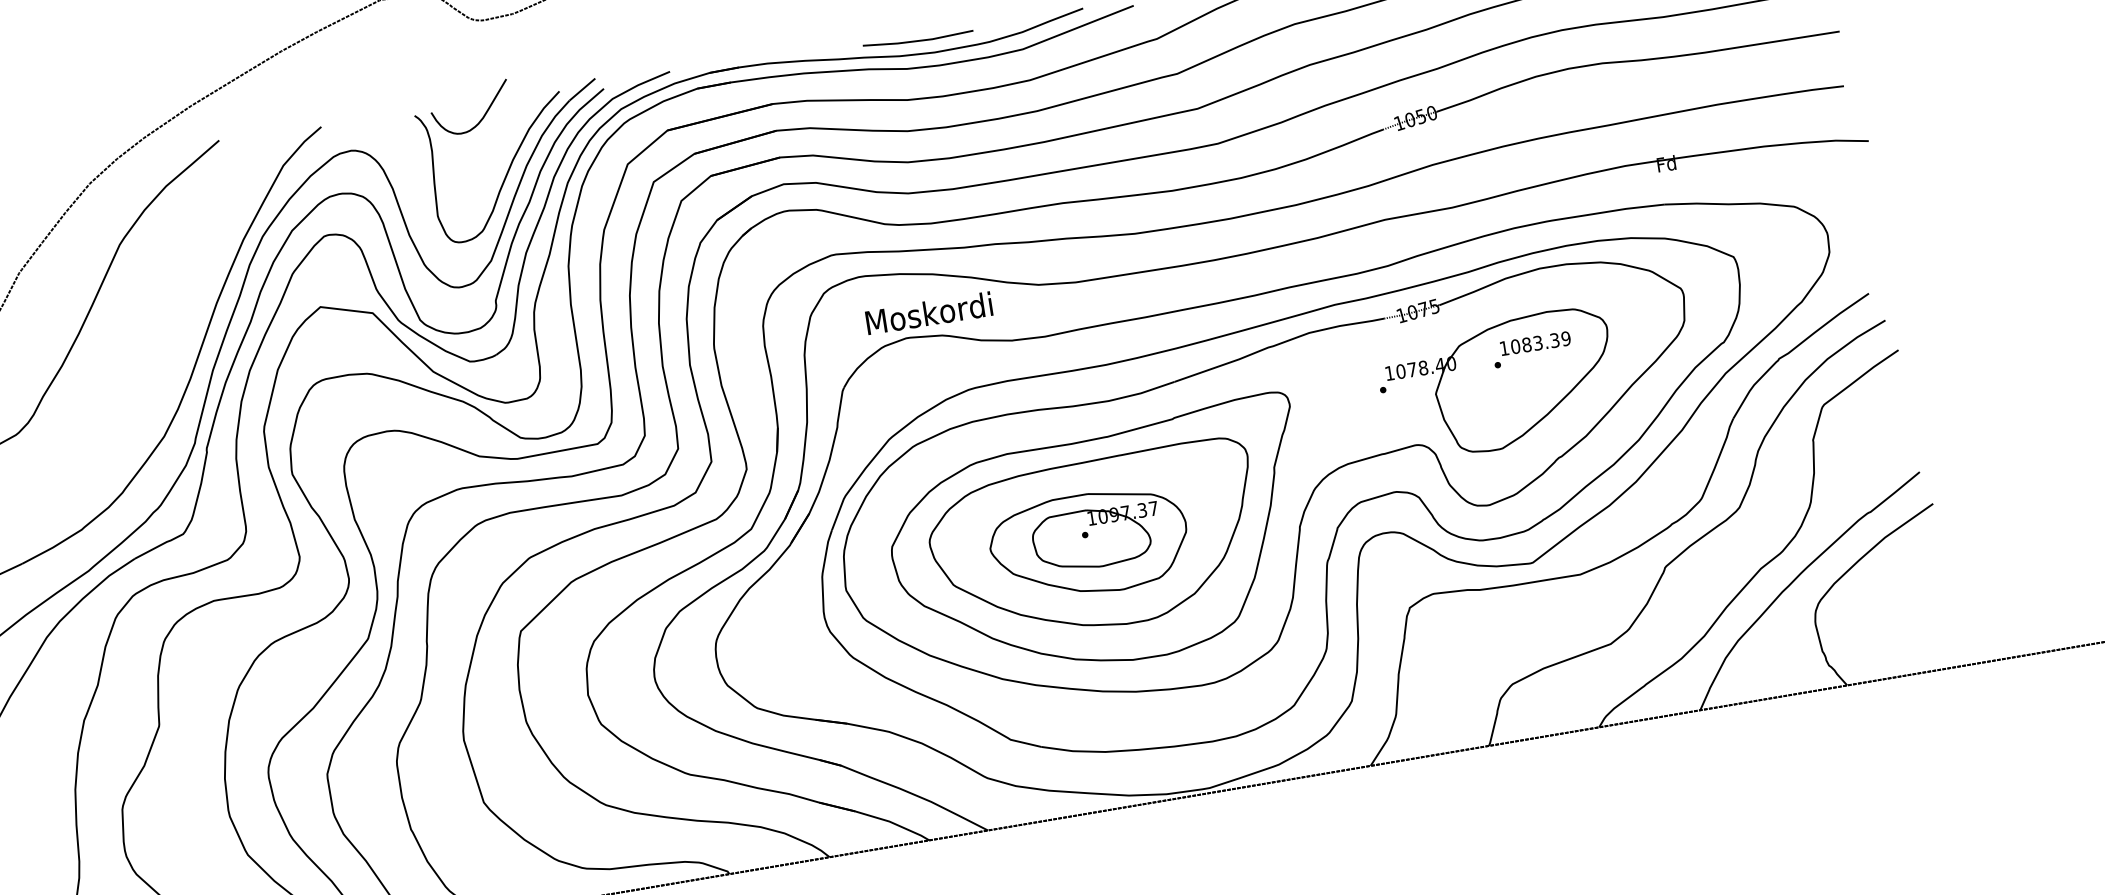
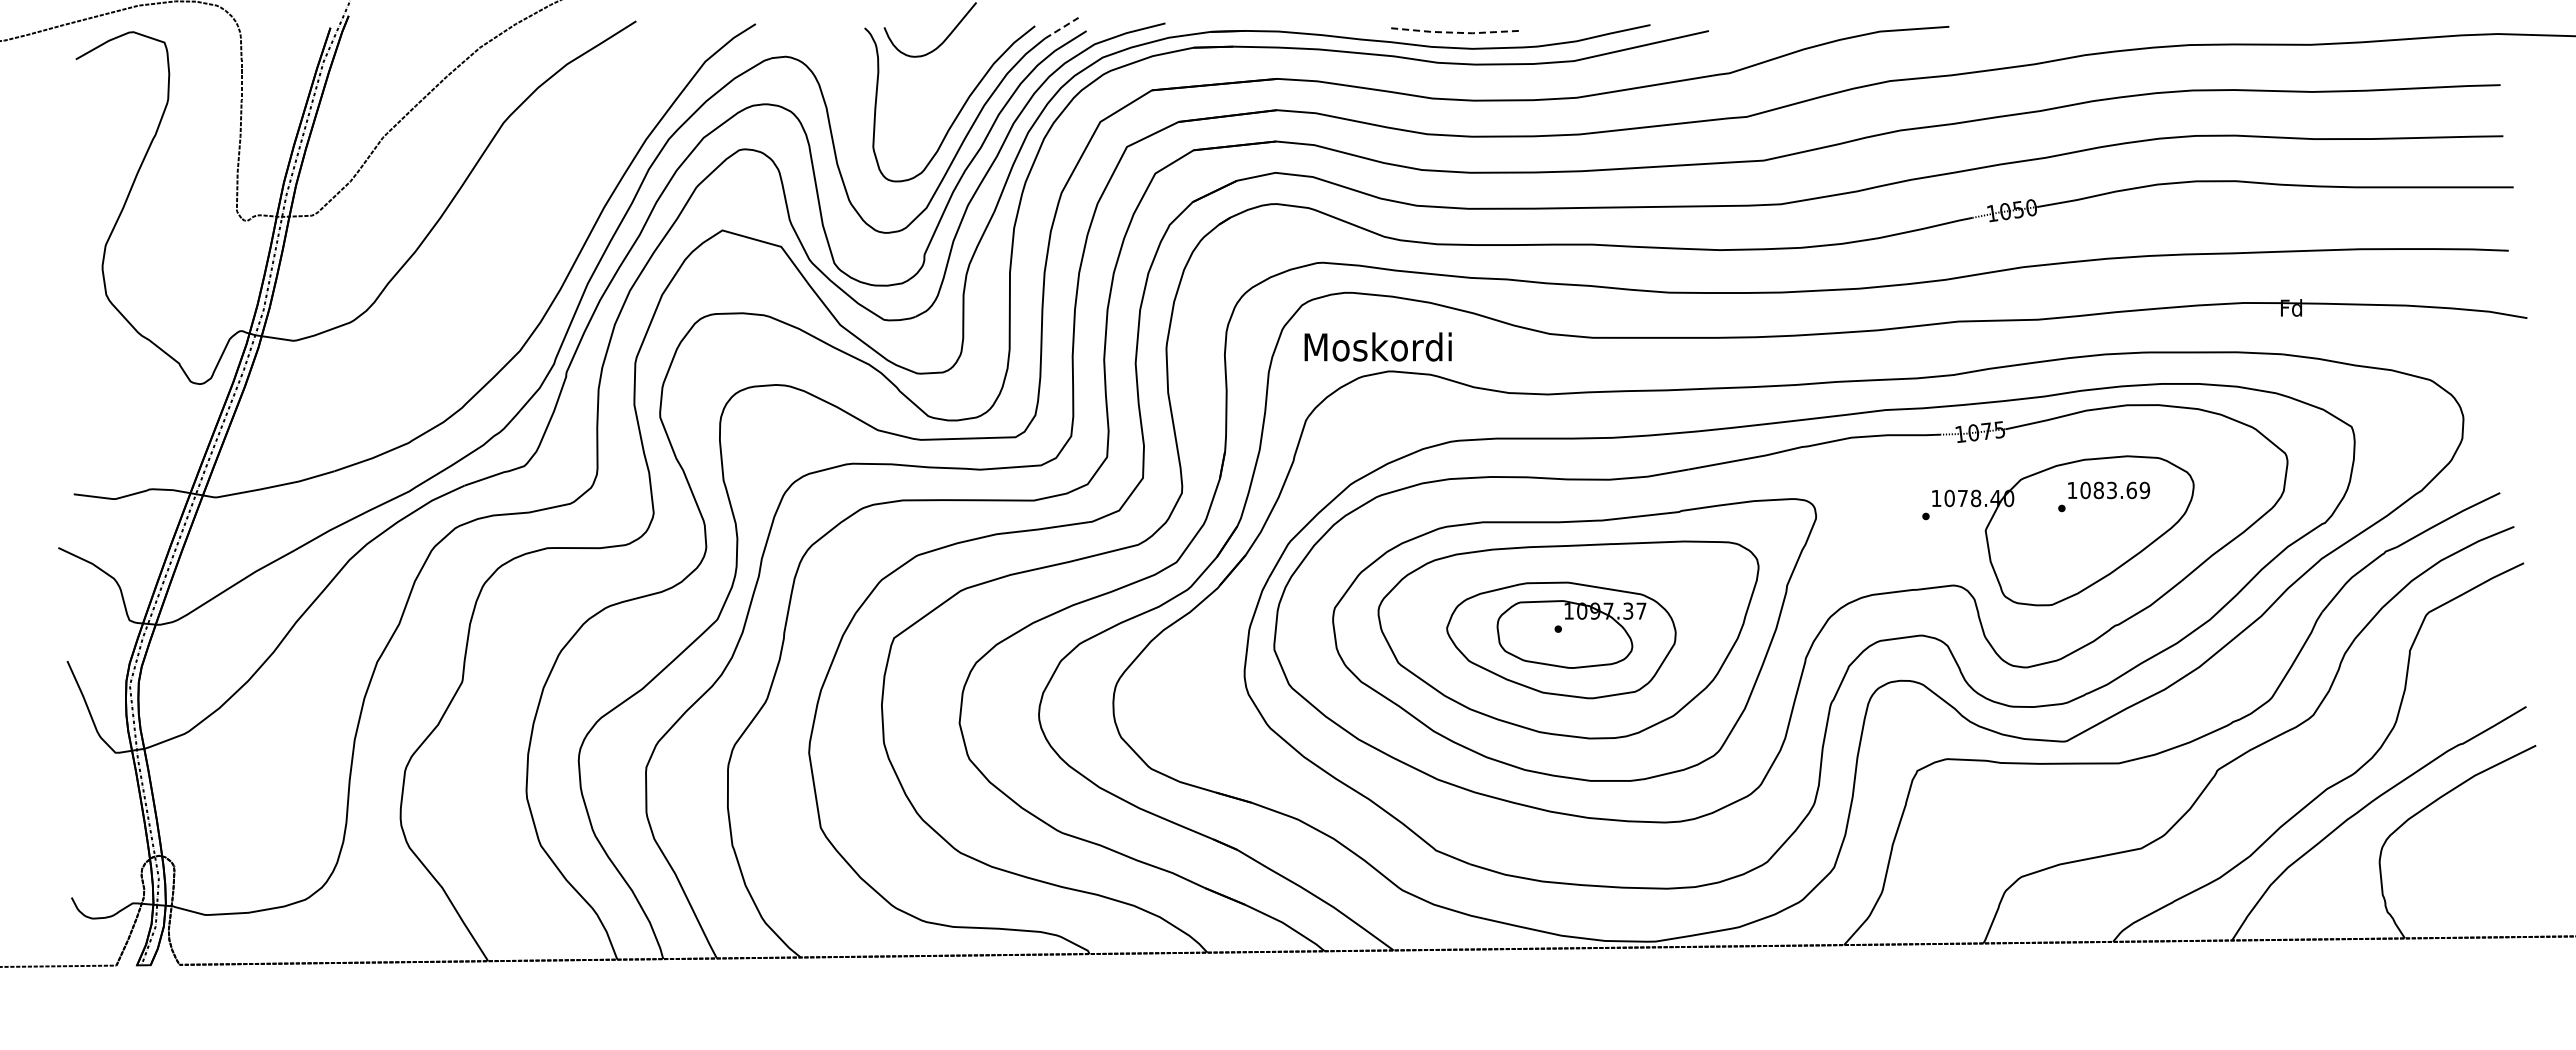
line: (919, 40) -> (1456, 32), solid -> dashed
line: (582, 89) -> (1061, 28), solid -> dashed
text: (928, 313) -> (1377, 346), moved
text: (1554, 340) -> (2131, 490), 1083.39 -> 1083.69

